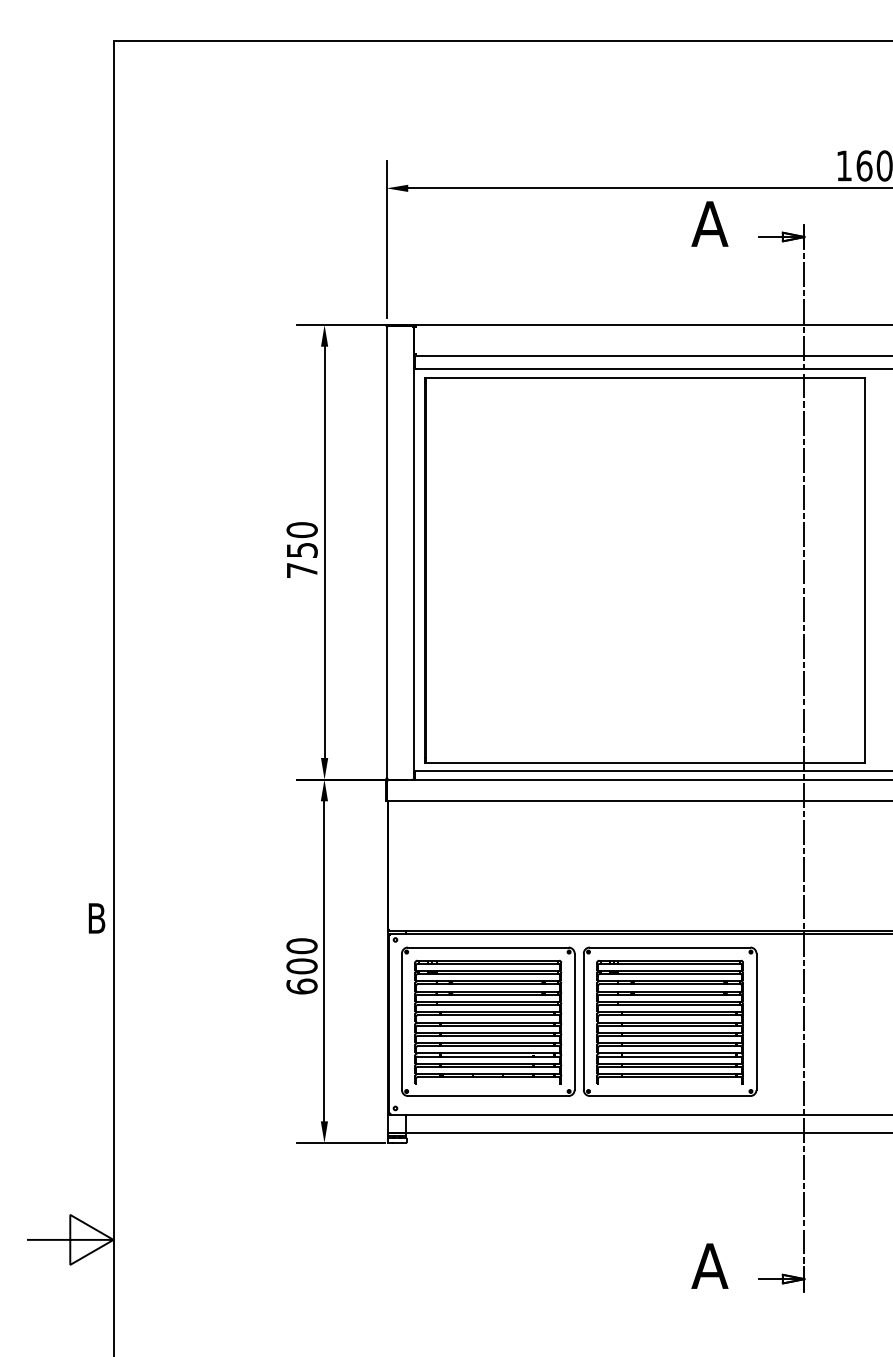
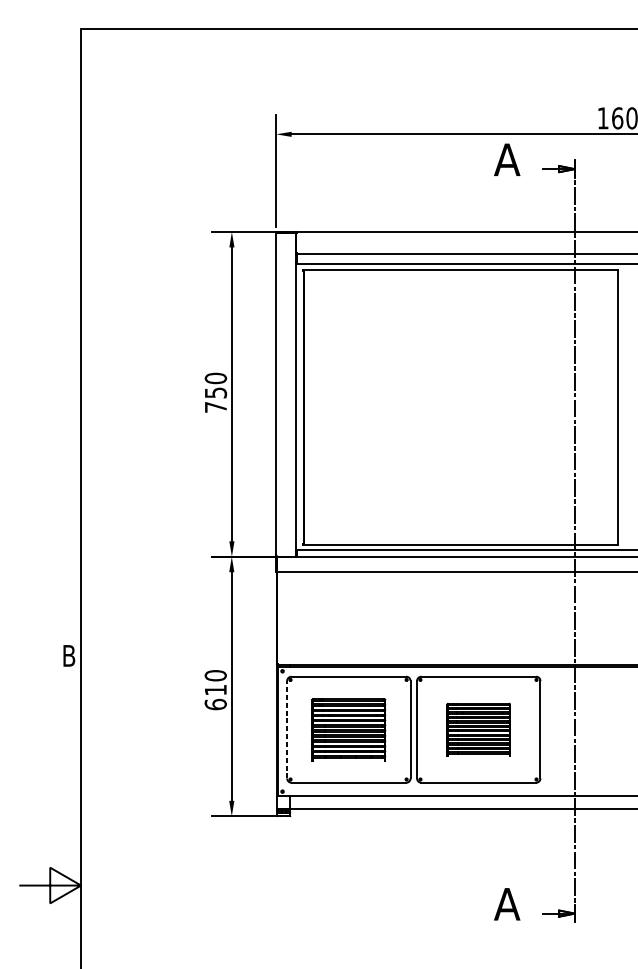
text: (301, 966) -> (215, 690), 600 -> 610
line: (401, 1021) -> (286, 729), solid -> dashed
part: (488, 1021) -> (349, 729), size x0.7
part: (669, 1021) -> (478, 729), size x0.6

